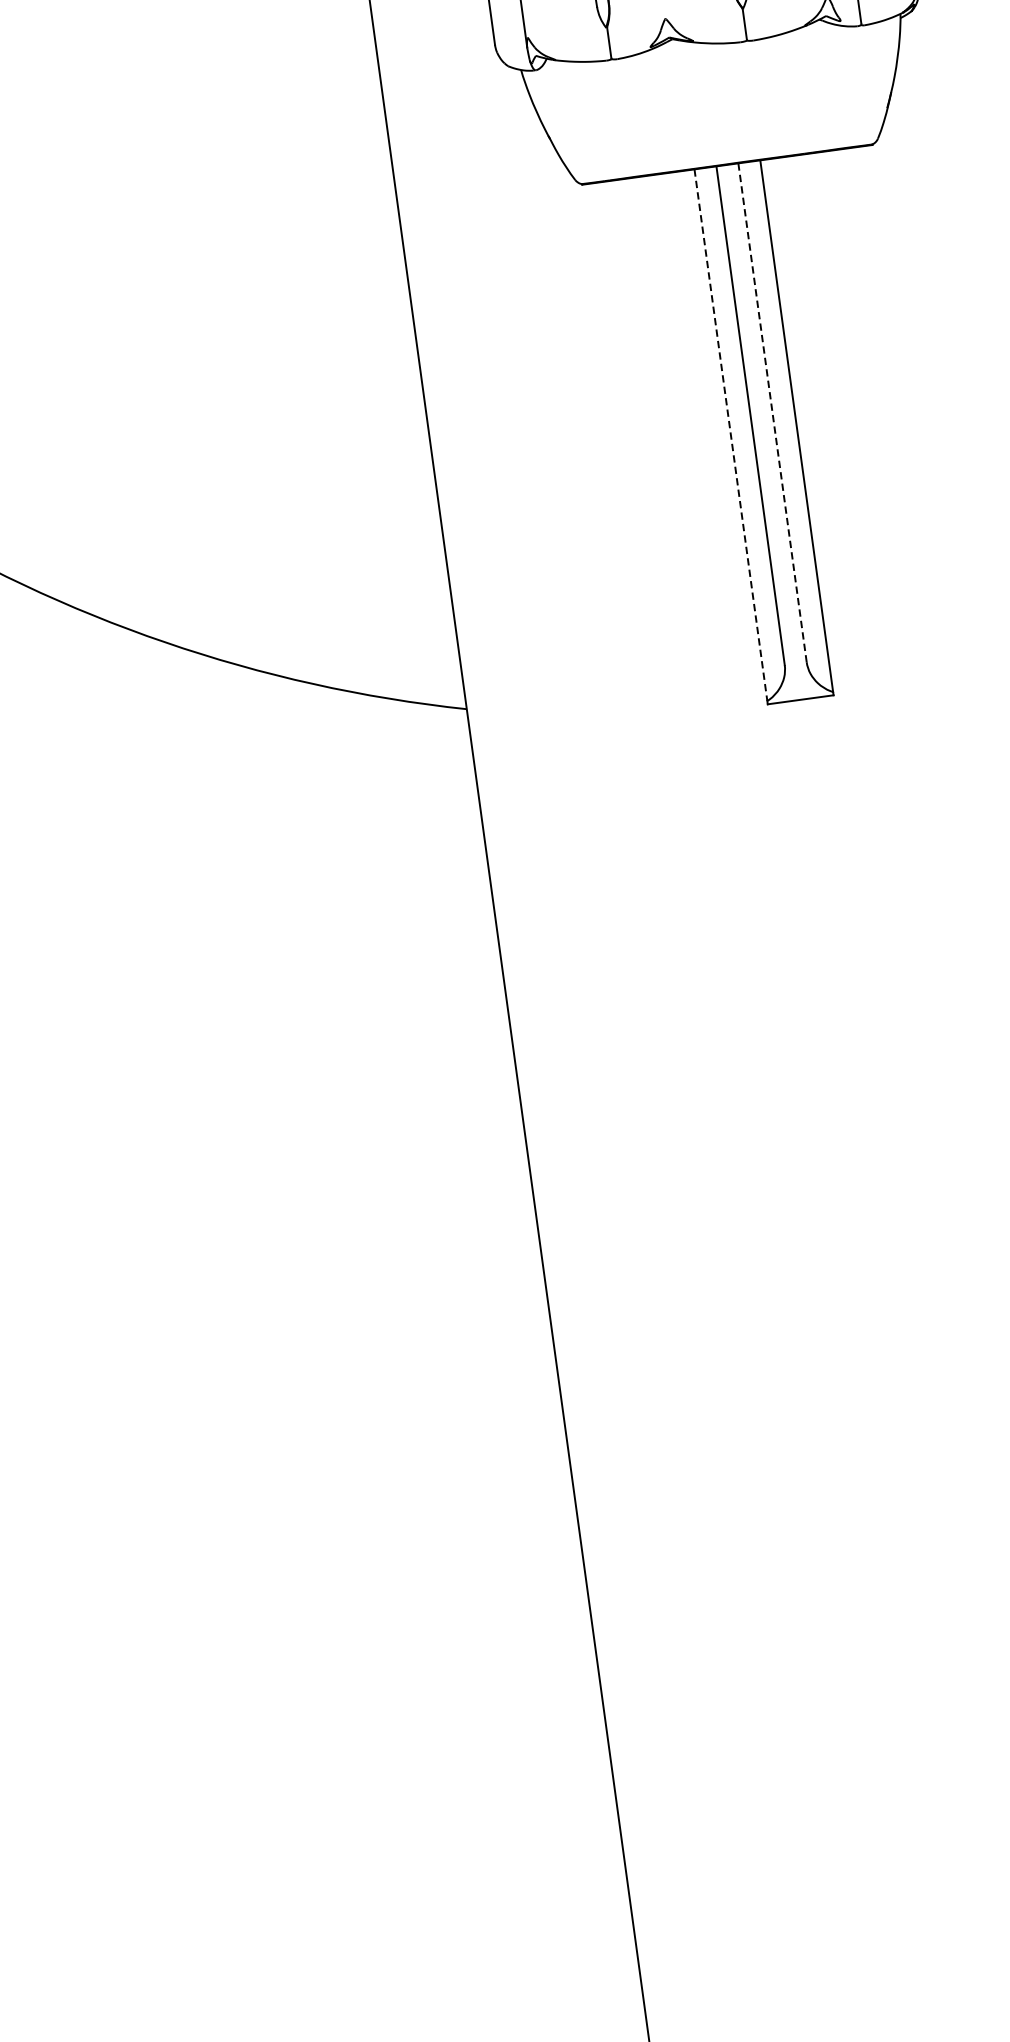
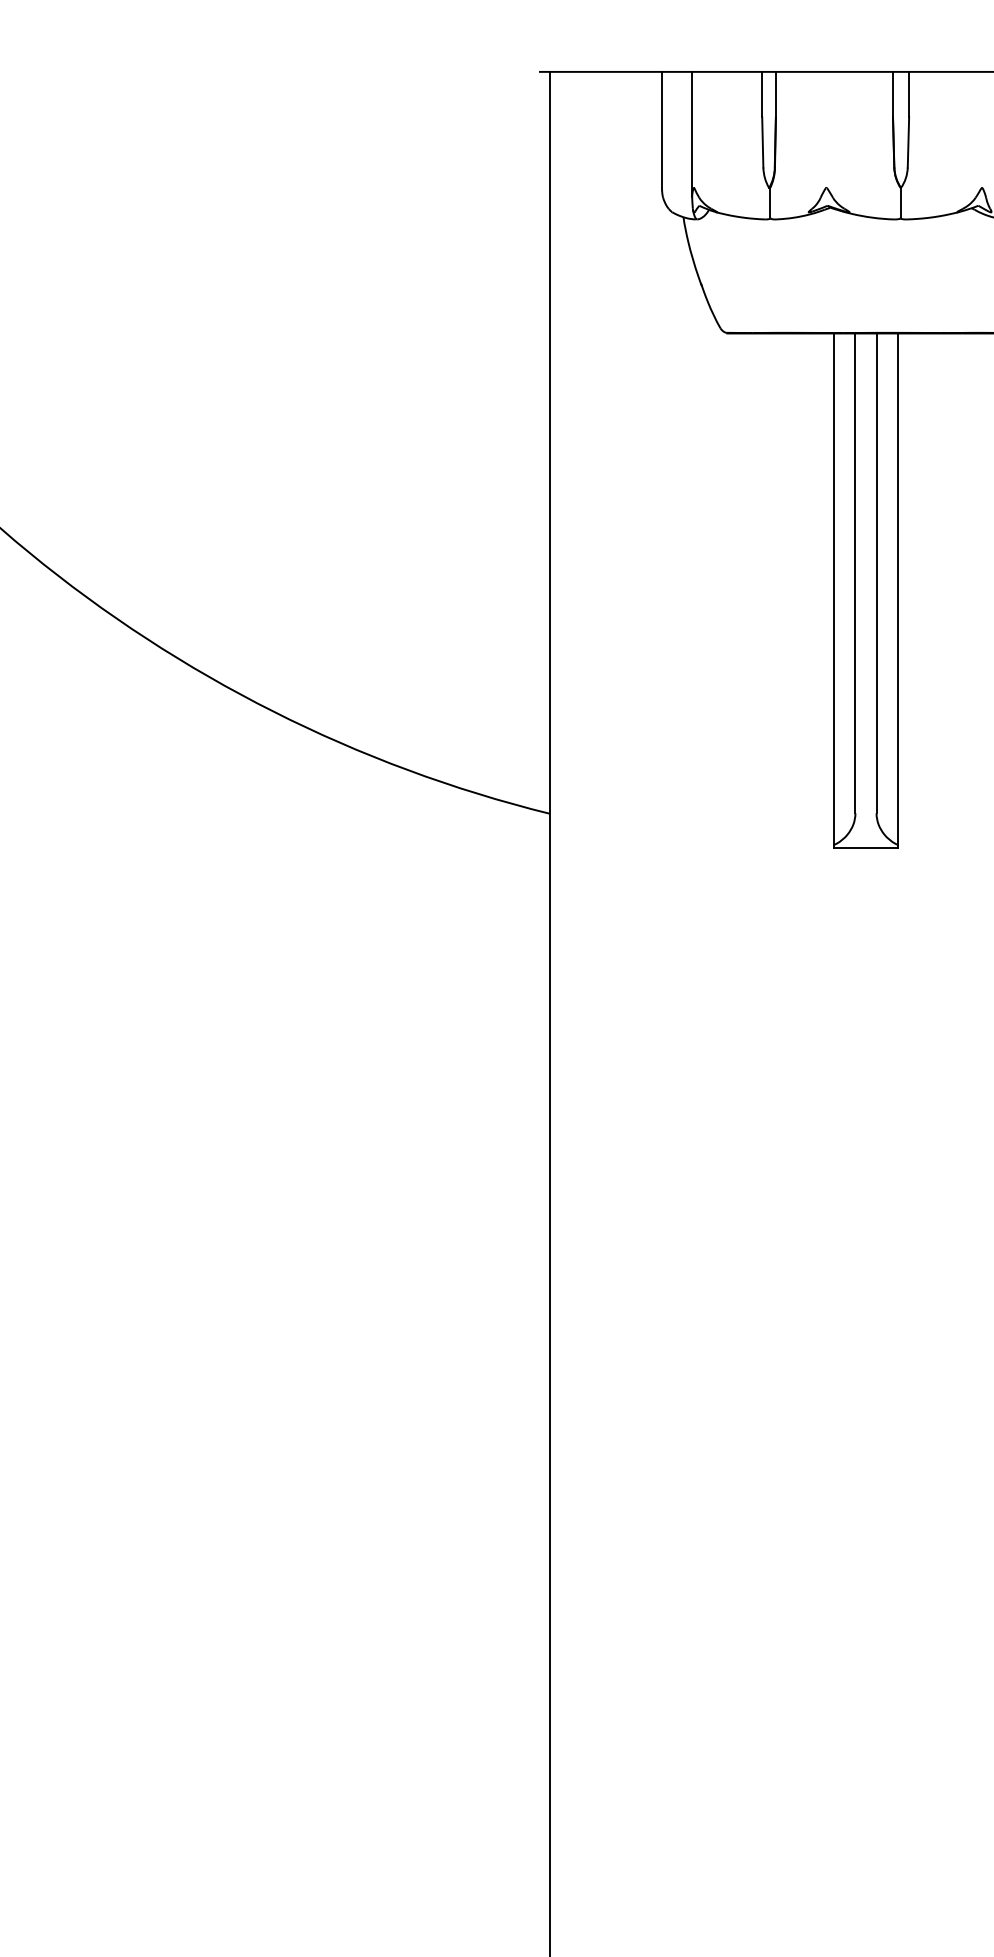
line: (772, 412) -> (876, 573), dashed -> solid
line: (731, 435) -> (834, 589), dashed -> solid

